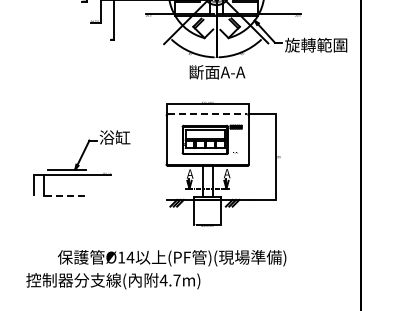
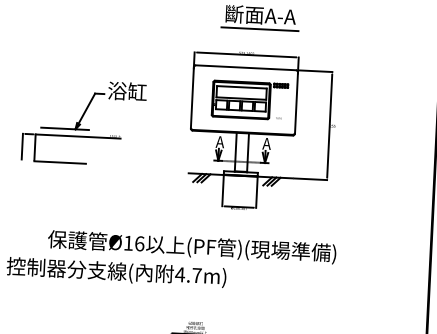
line: (216, 83) -> (258, 29), added
line: (207, 114) -> (245, 68), dashed -> solid
line: (63, 196) -> (58, 162), dashed -> solid
text: (130, 257) -> (139, 243), Ø14 -> Ø16

